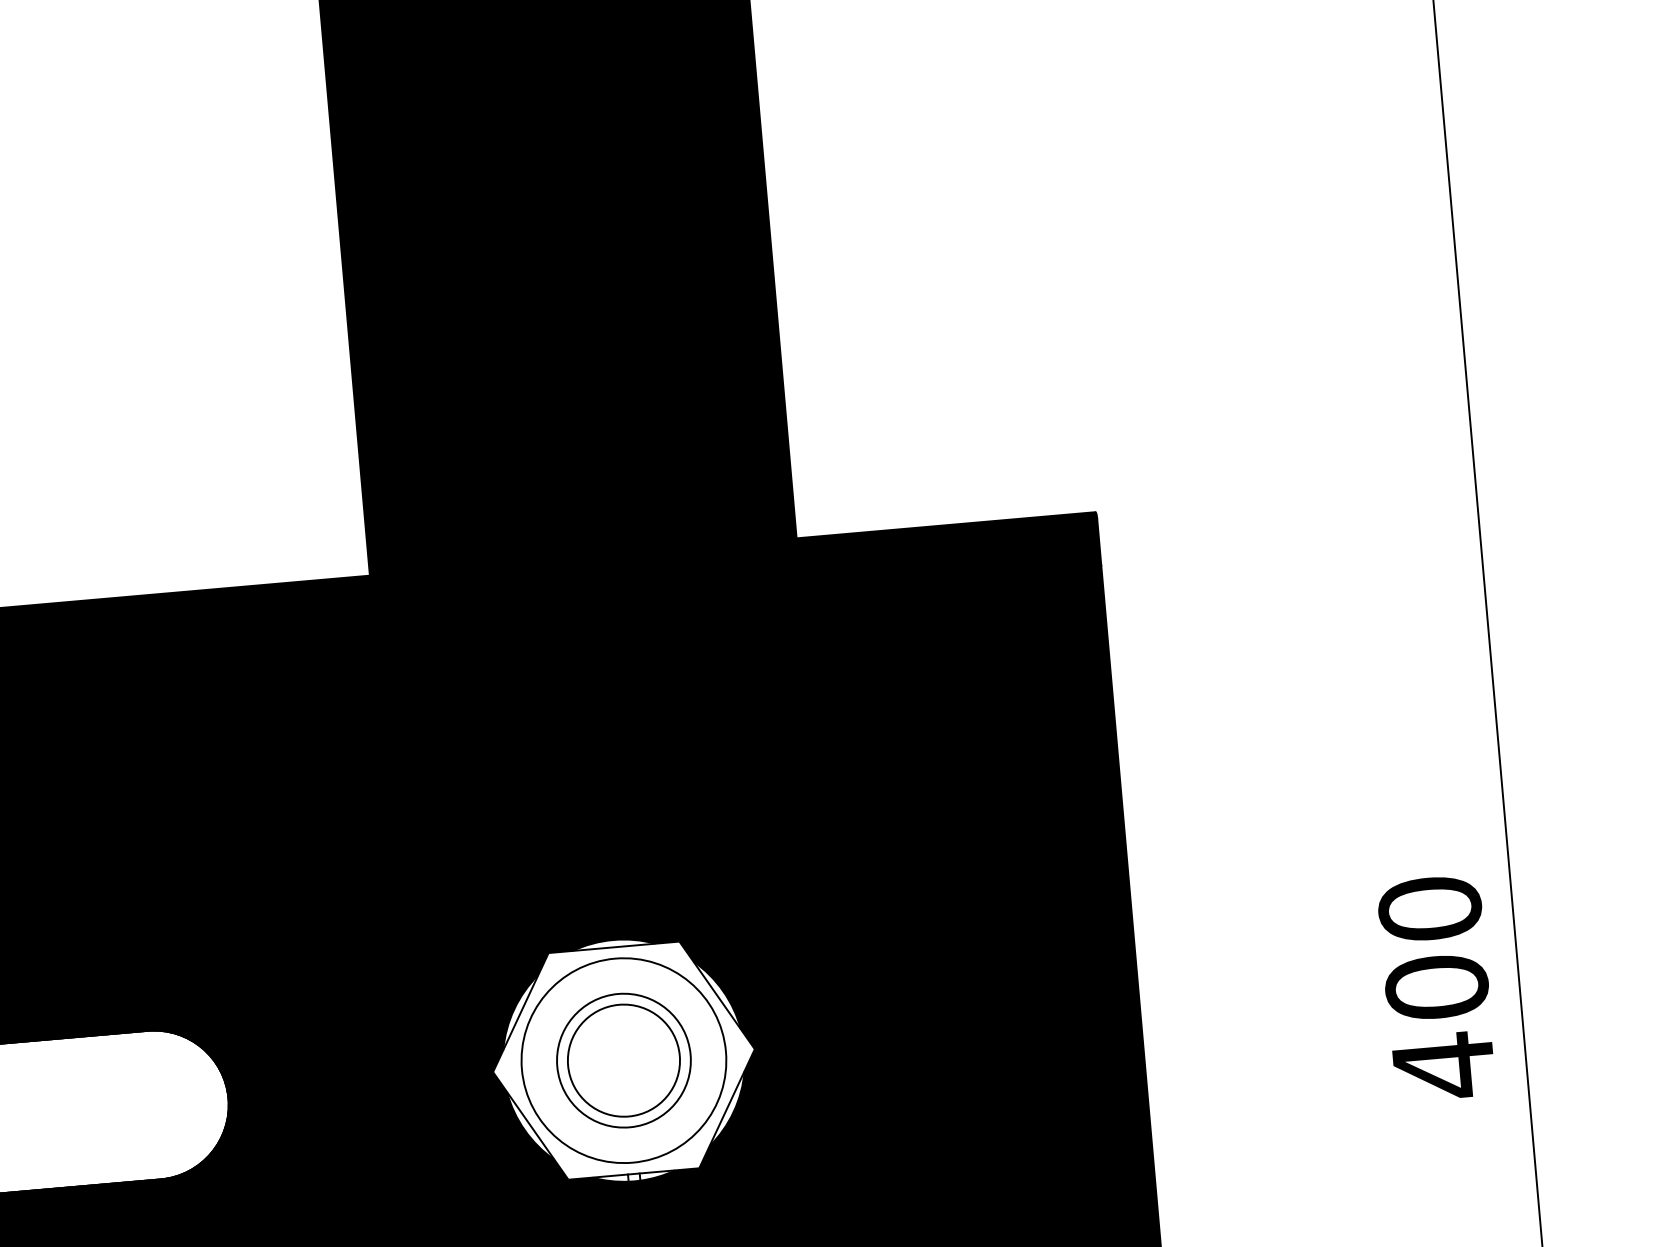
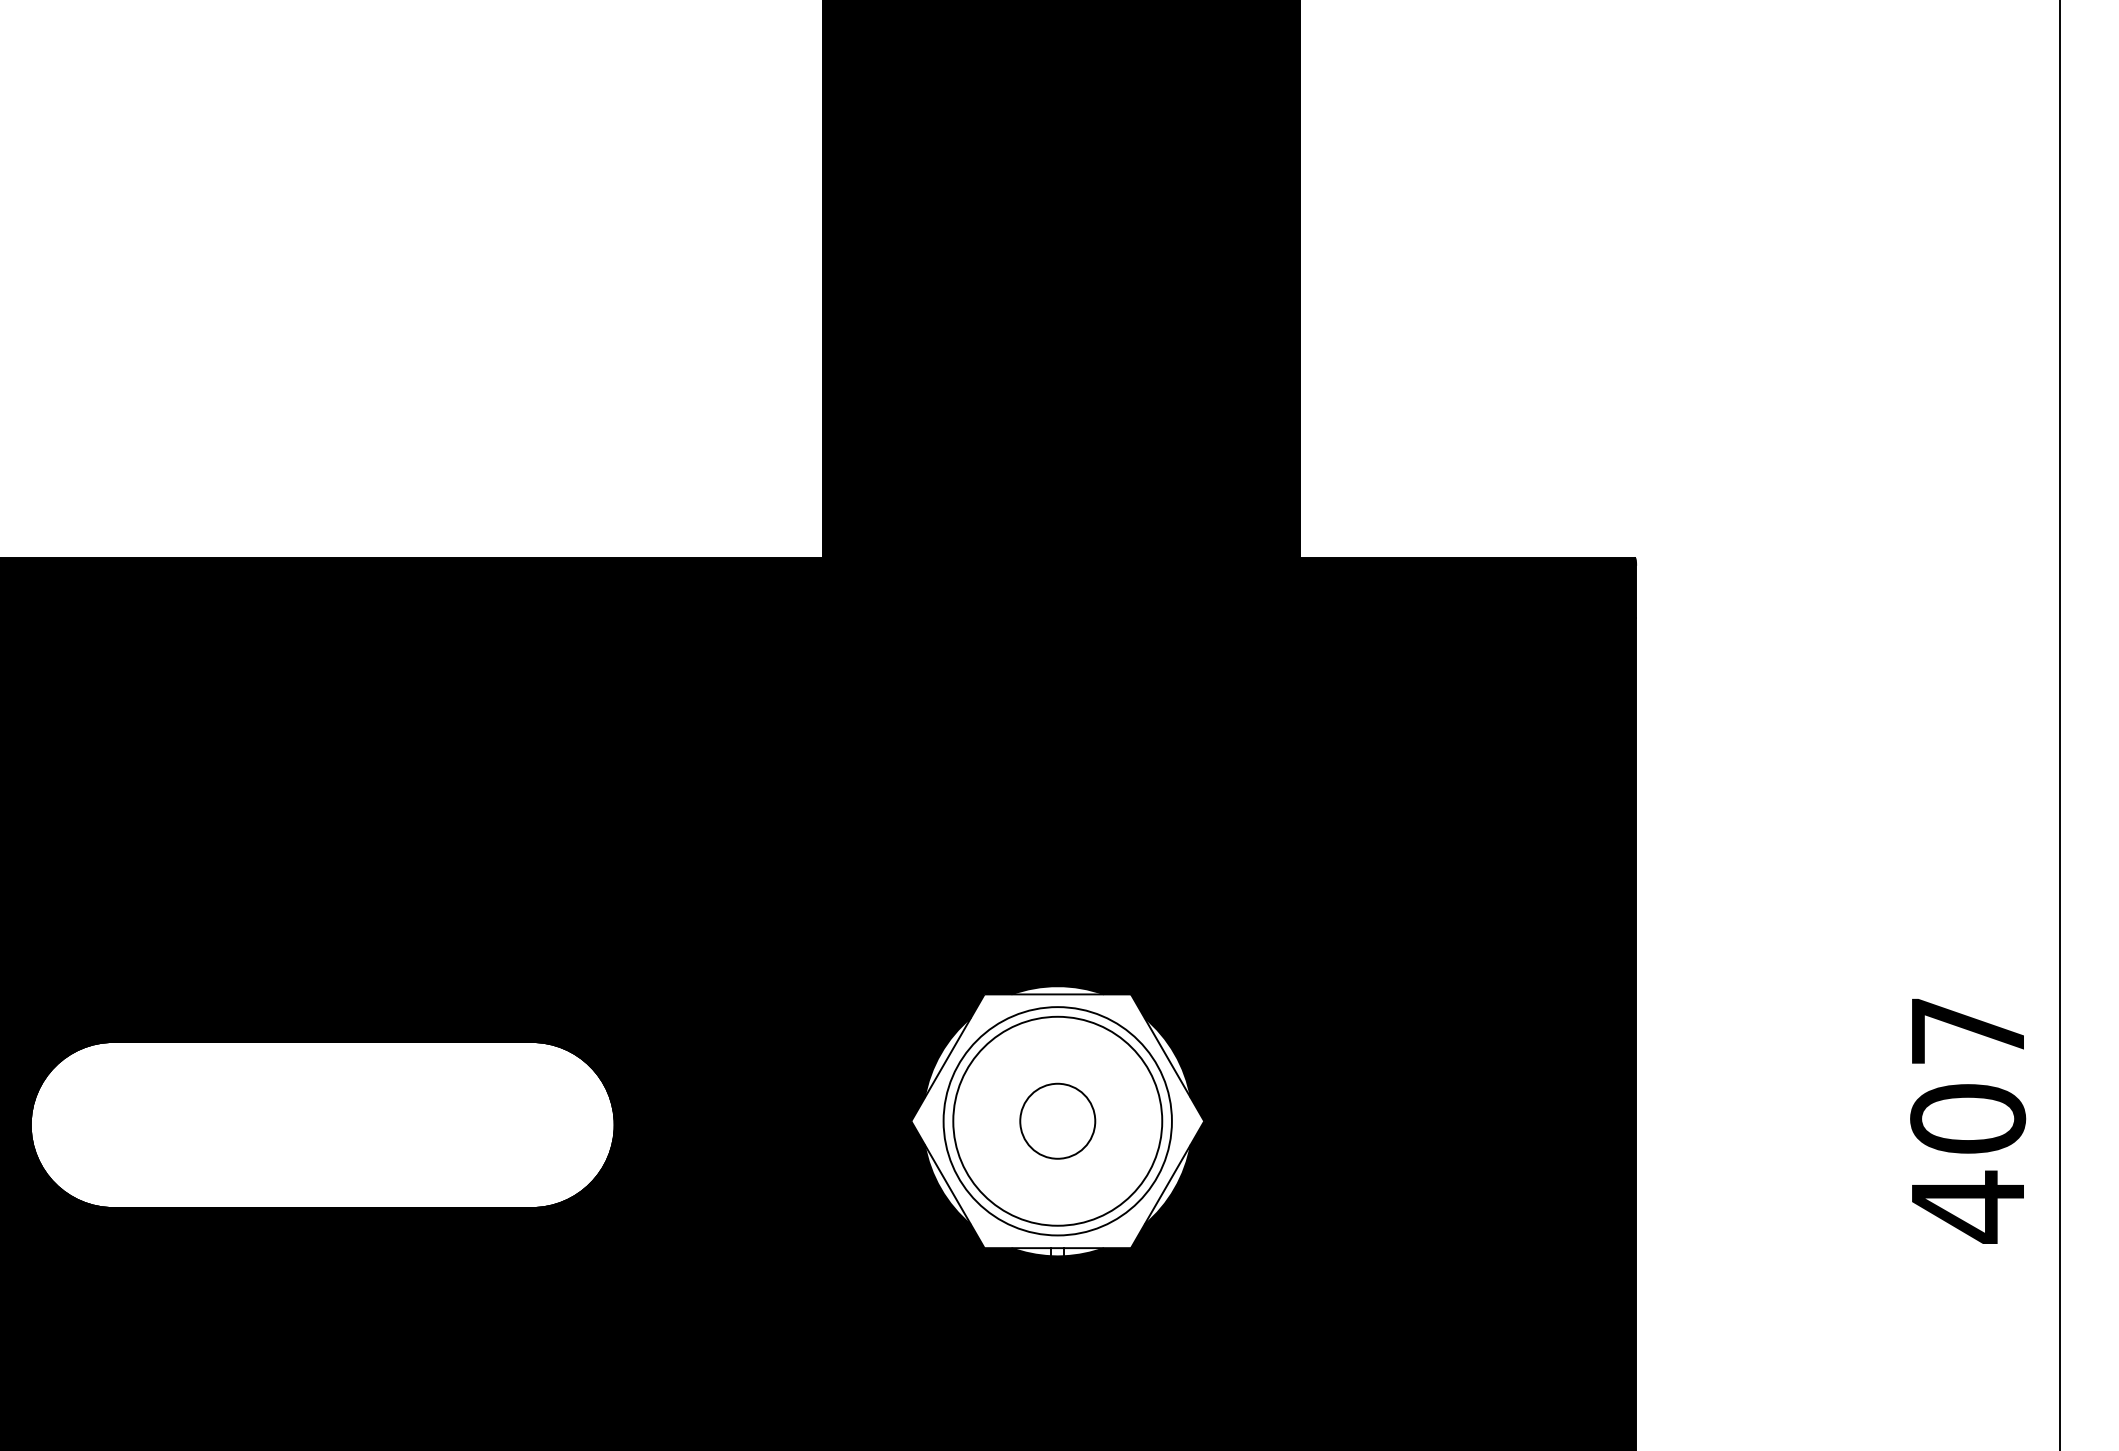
text: (1430, 908) -> (1968, 1030), 400 -> 407
circle: (623, 1059) -> (1057, 1120), size x0.6
circle: (623, 1059) -> (1057, 1120), size x1.4

